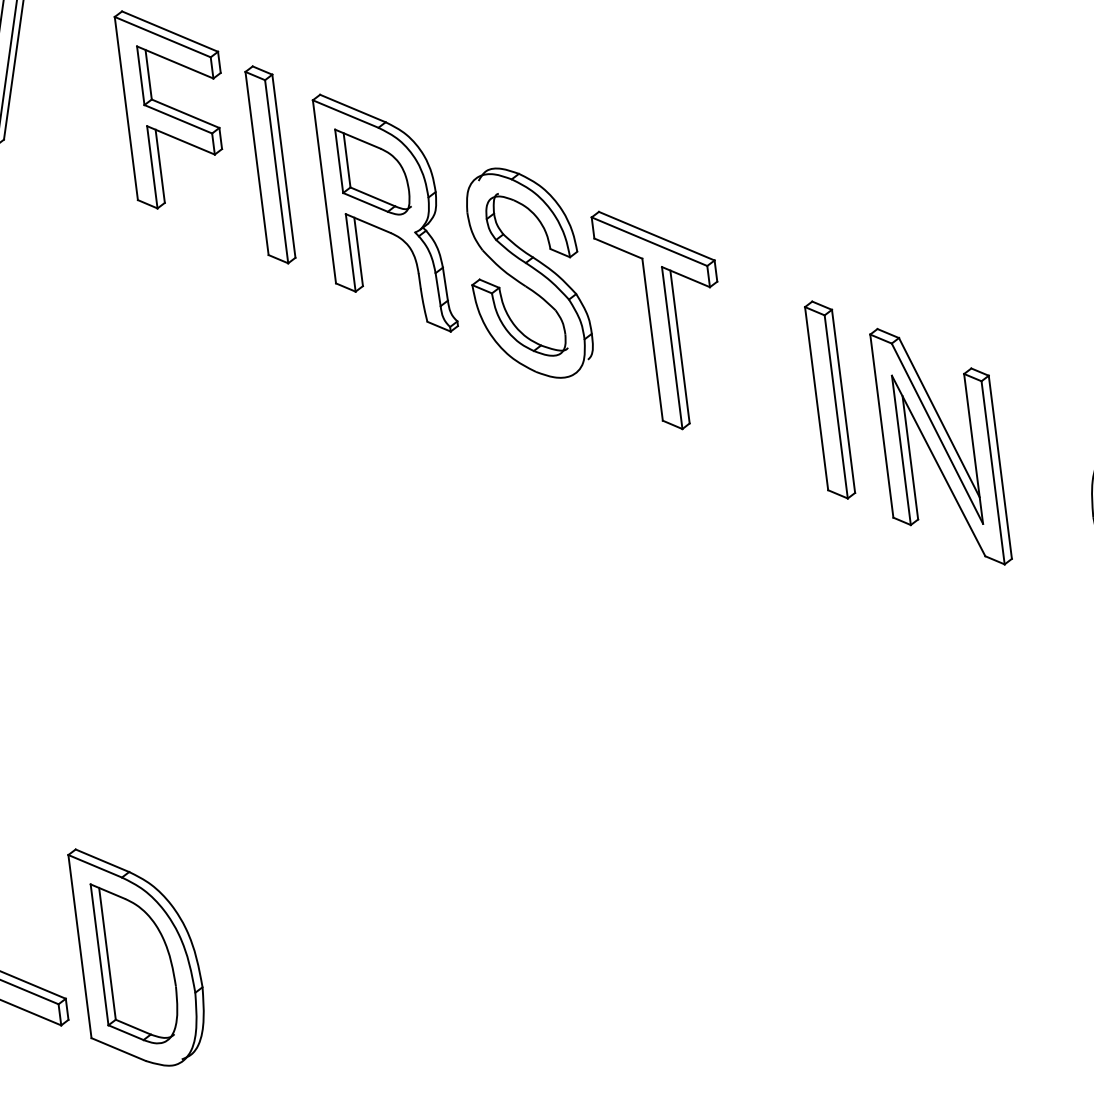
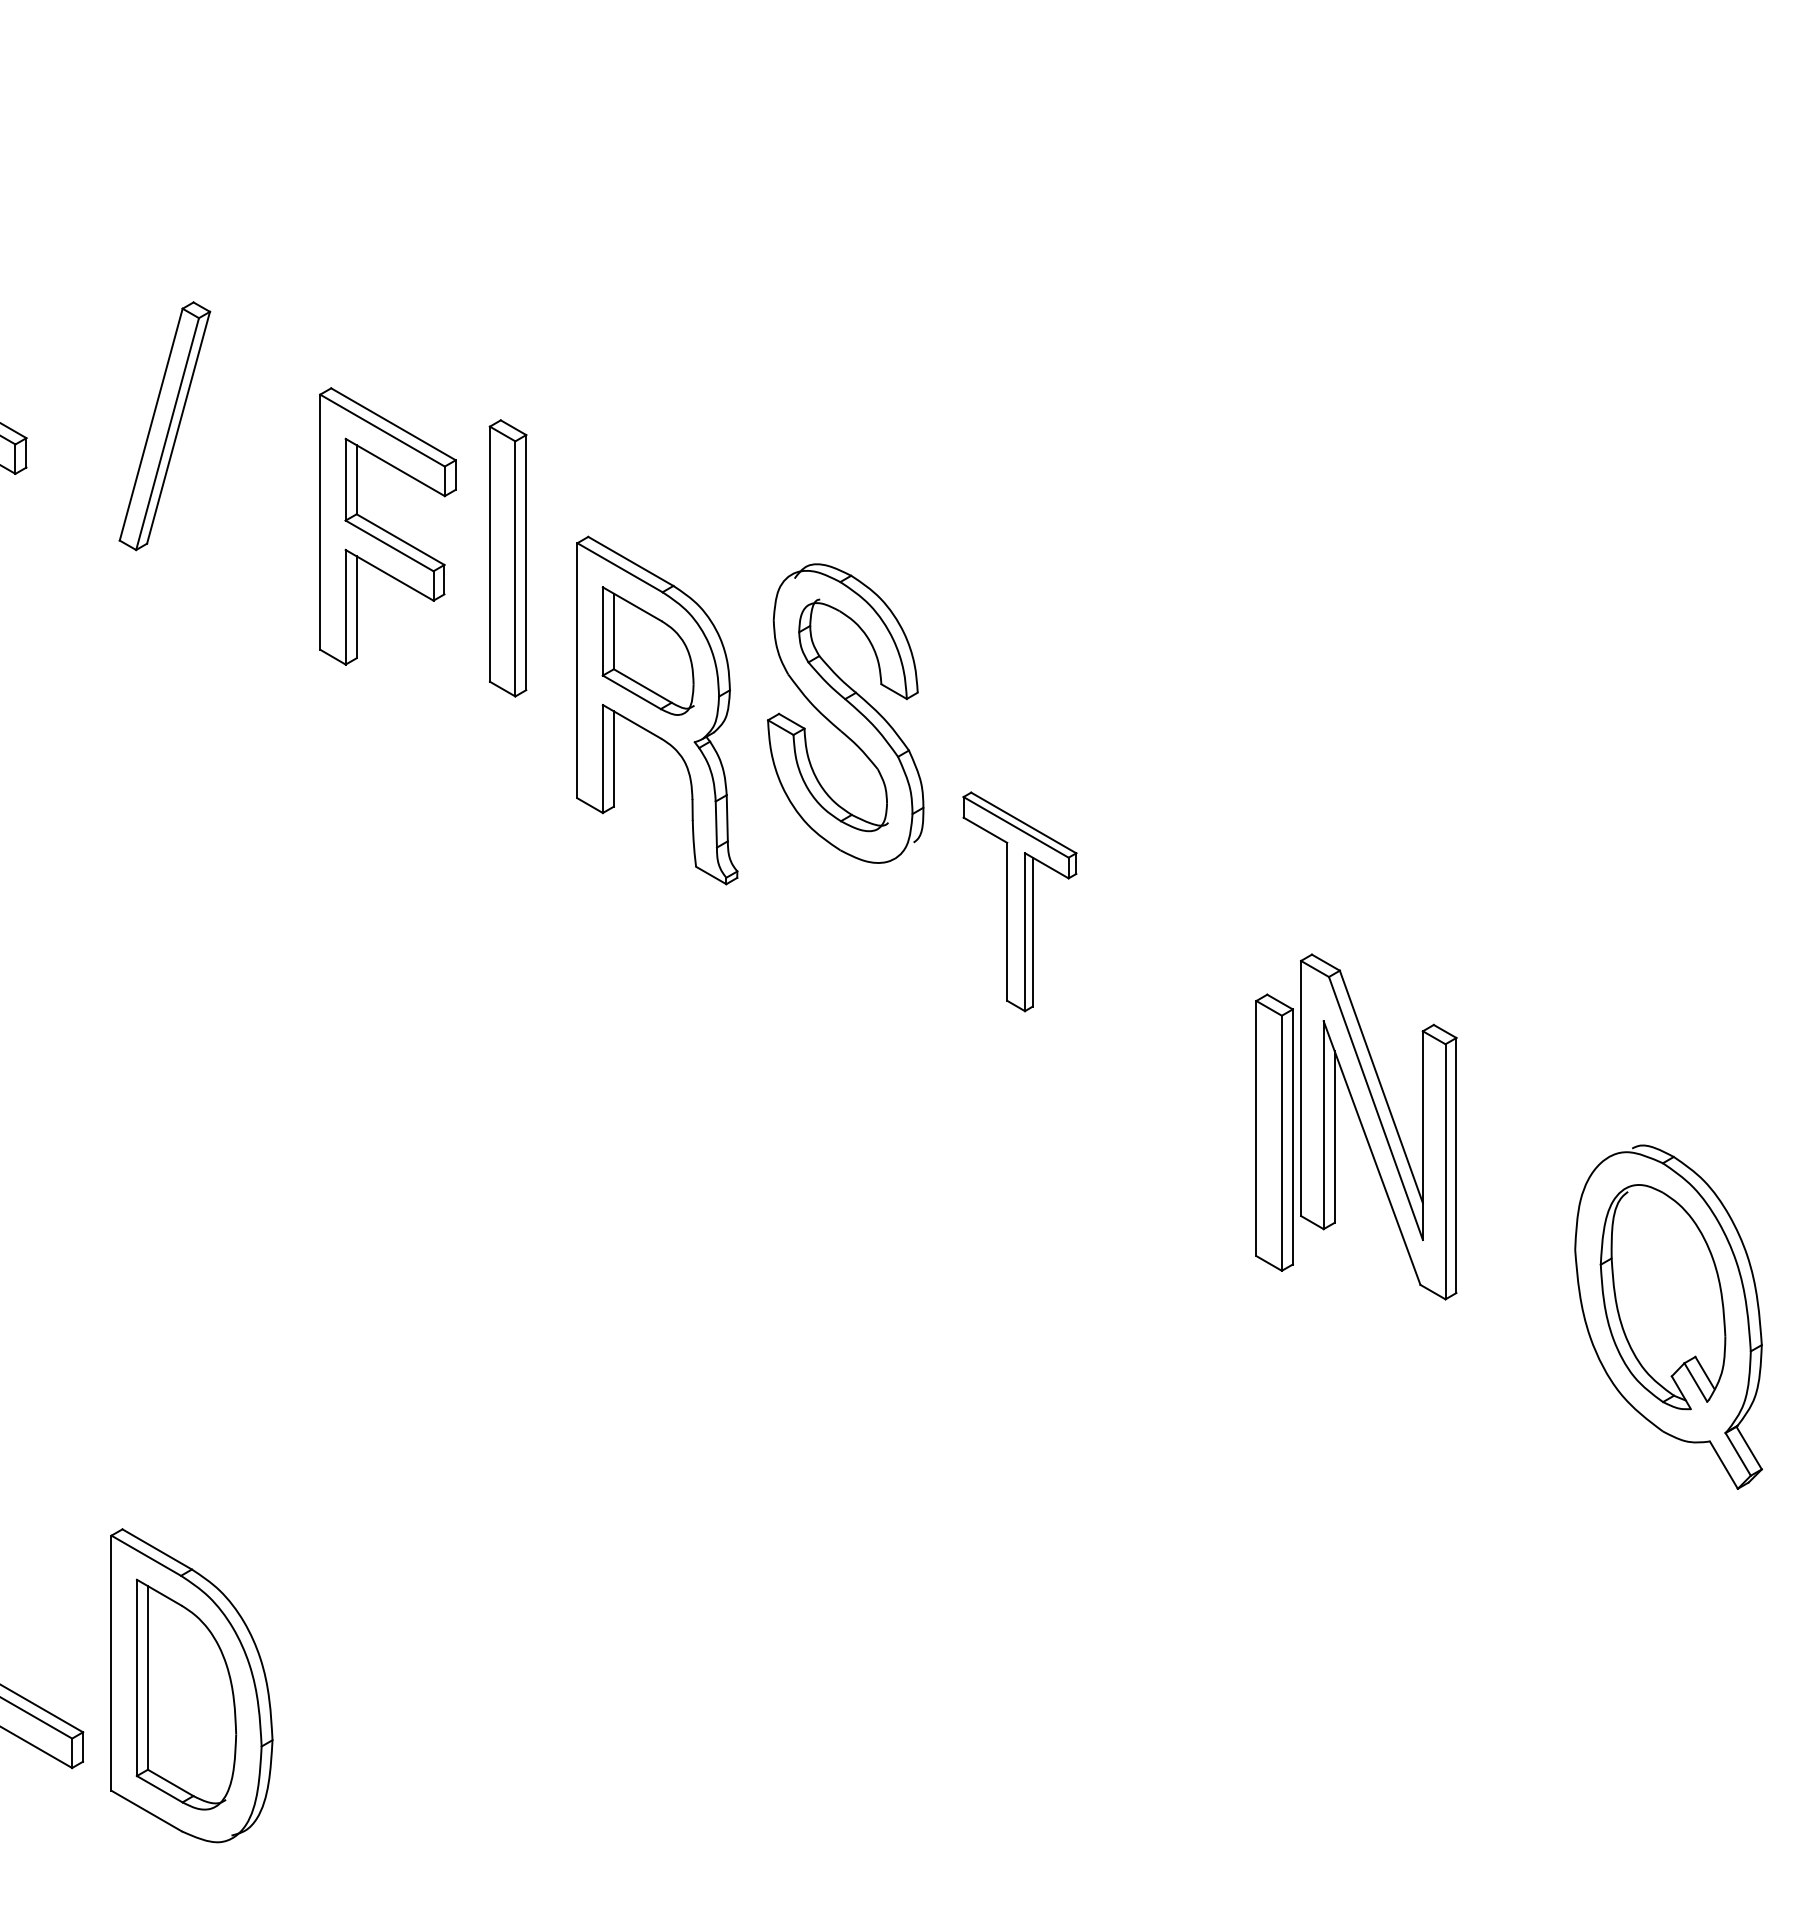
part: (270, 164) -> (507, 558), moved
part: (527, 273) -> (845, 713), moved
part: (662, 317) -> (1019, 901), size x0.7
part: (829, 399) -> (1274, 1132), moved

